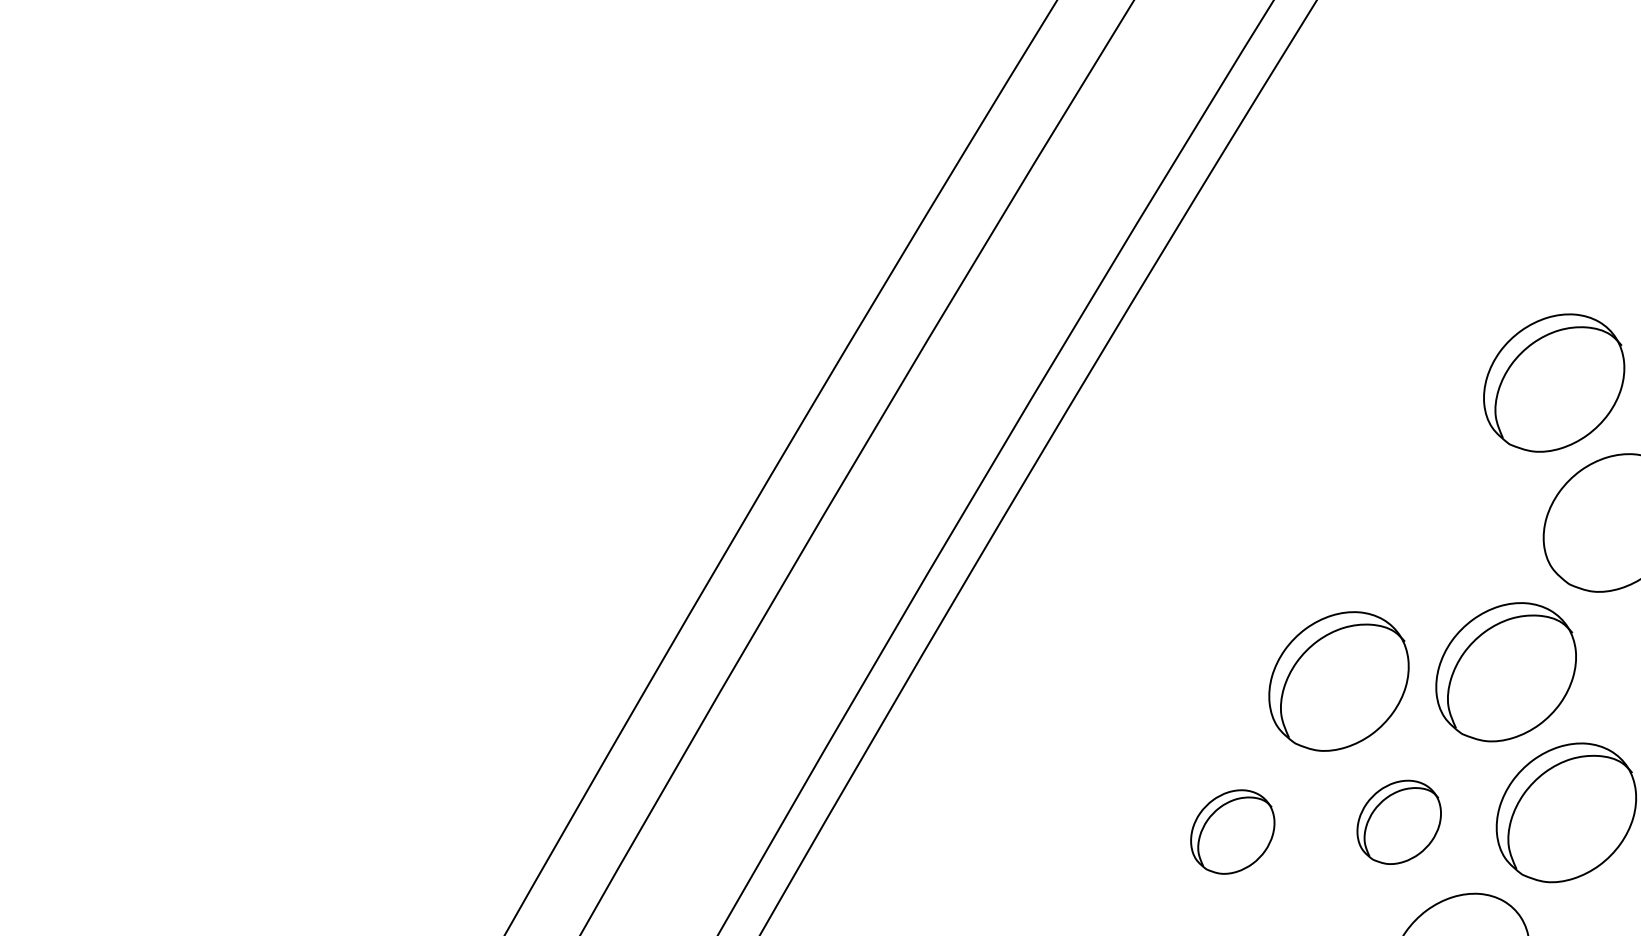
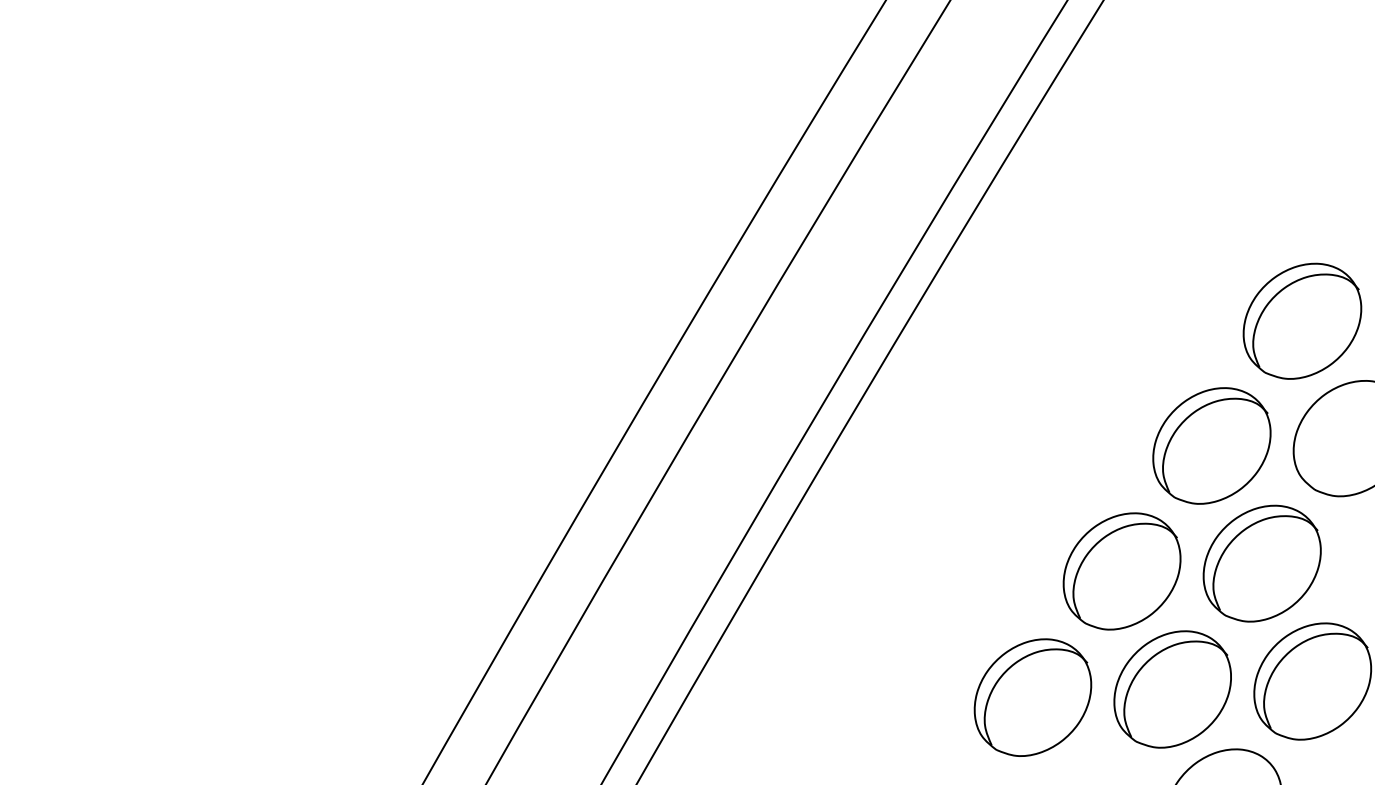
part: (1446, 531) -> (1212, 445), added
part: (1398, 822) -> (1171, 689), size x1.67
part: (1232, 831) -> (1032, 697), size x1.67

